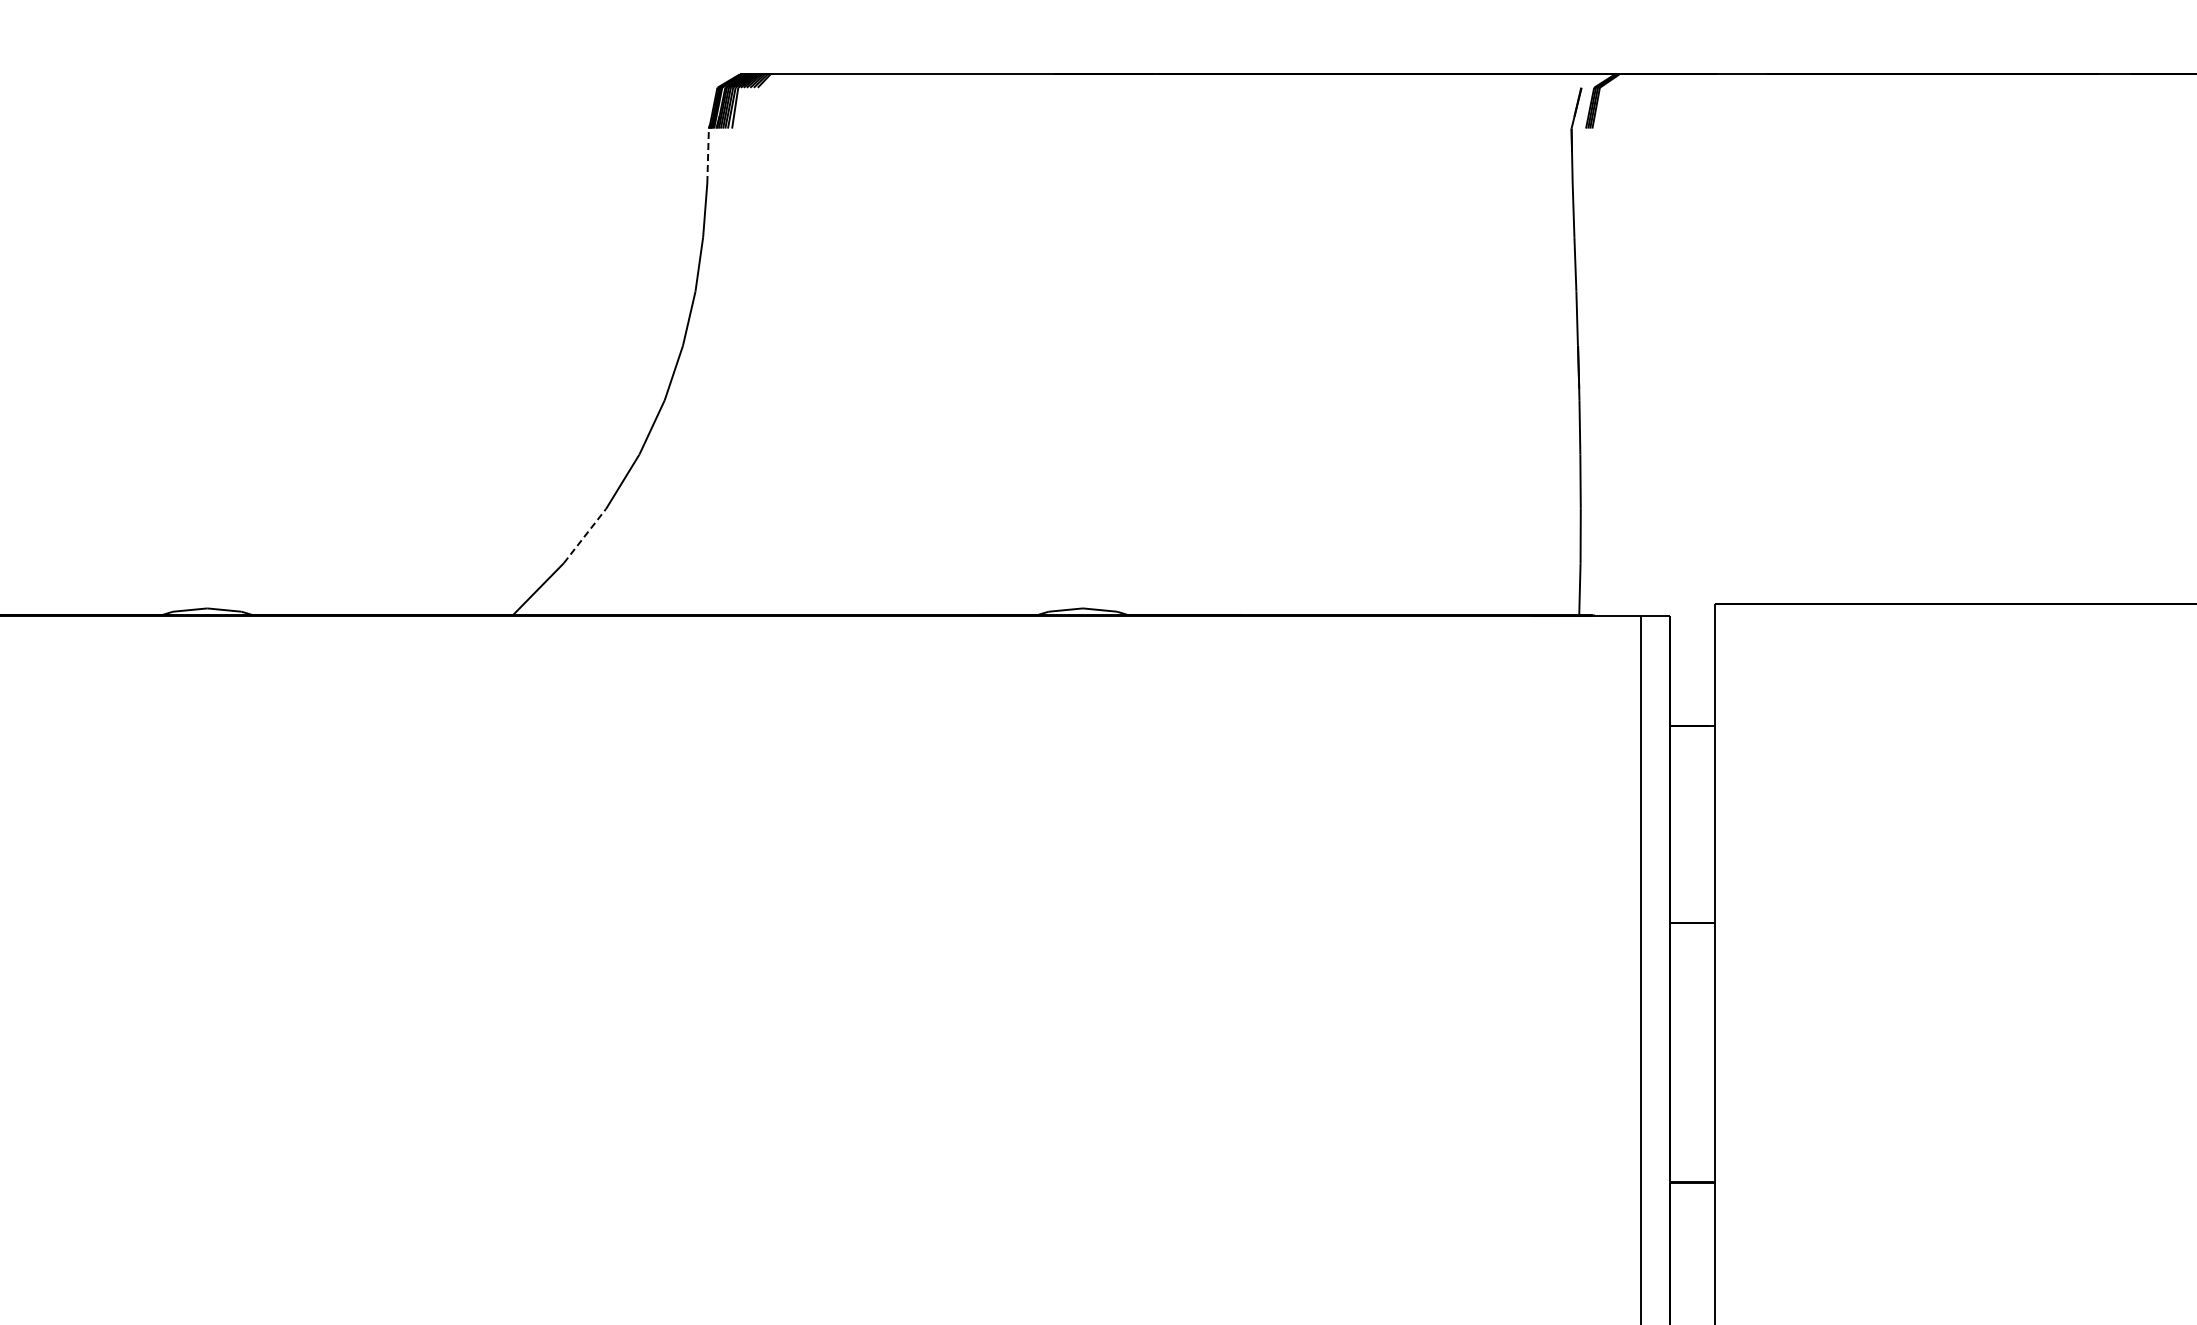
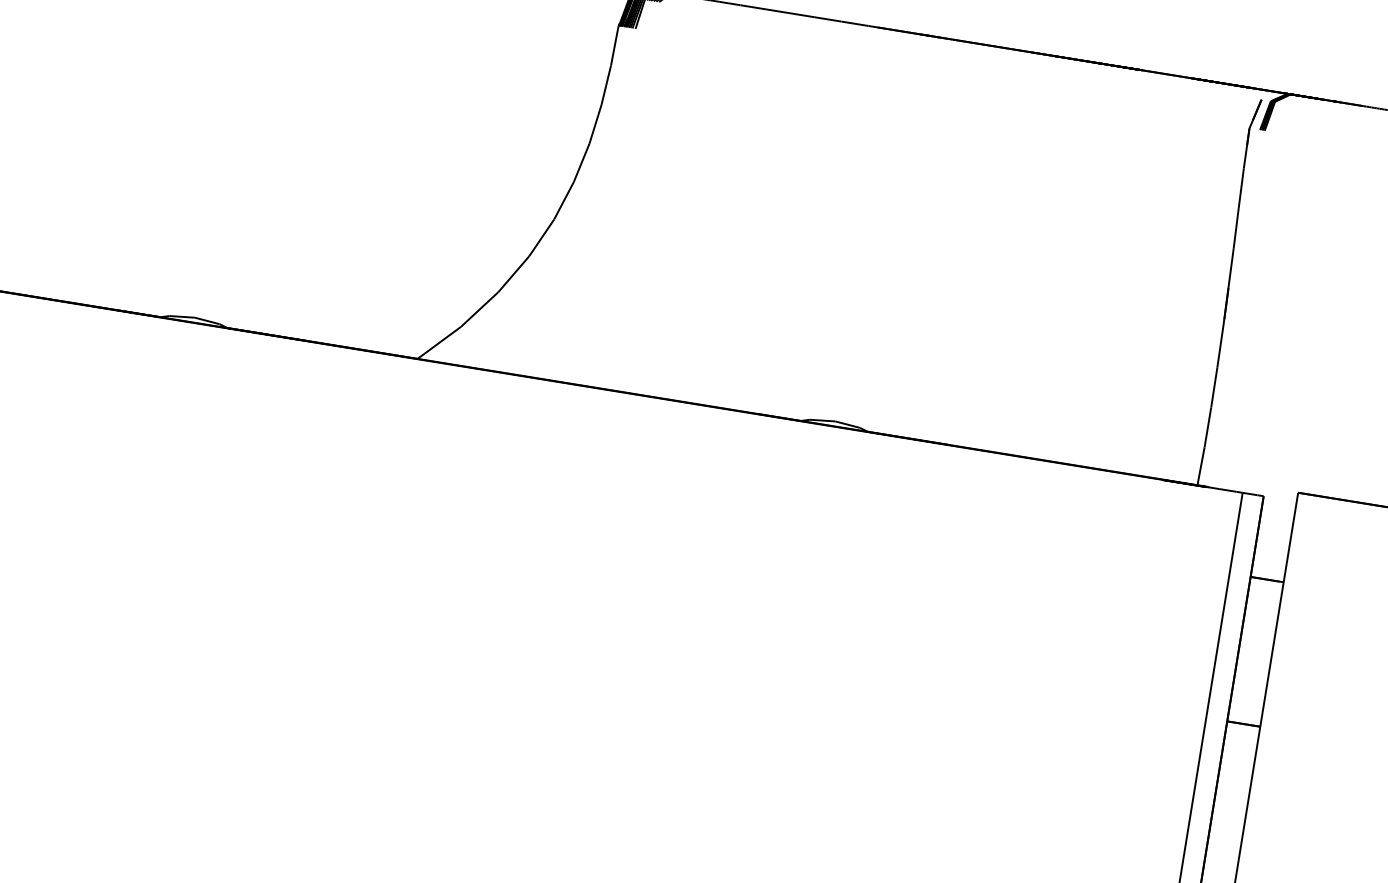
line: (708, 155) -> (615, 45), dashed -> solid
line: (585, 535) -> (480, 309), dashed -> solid

